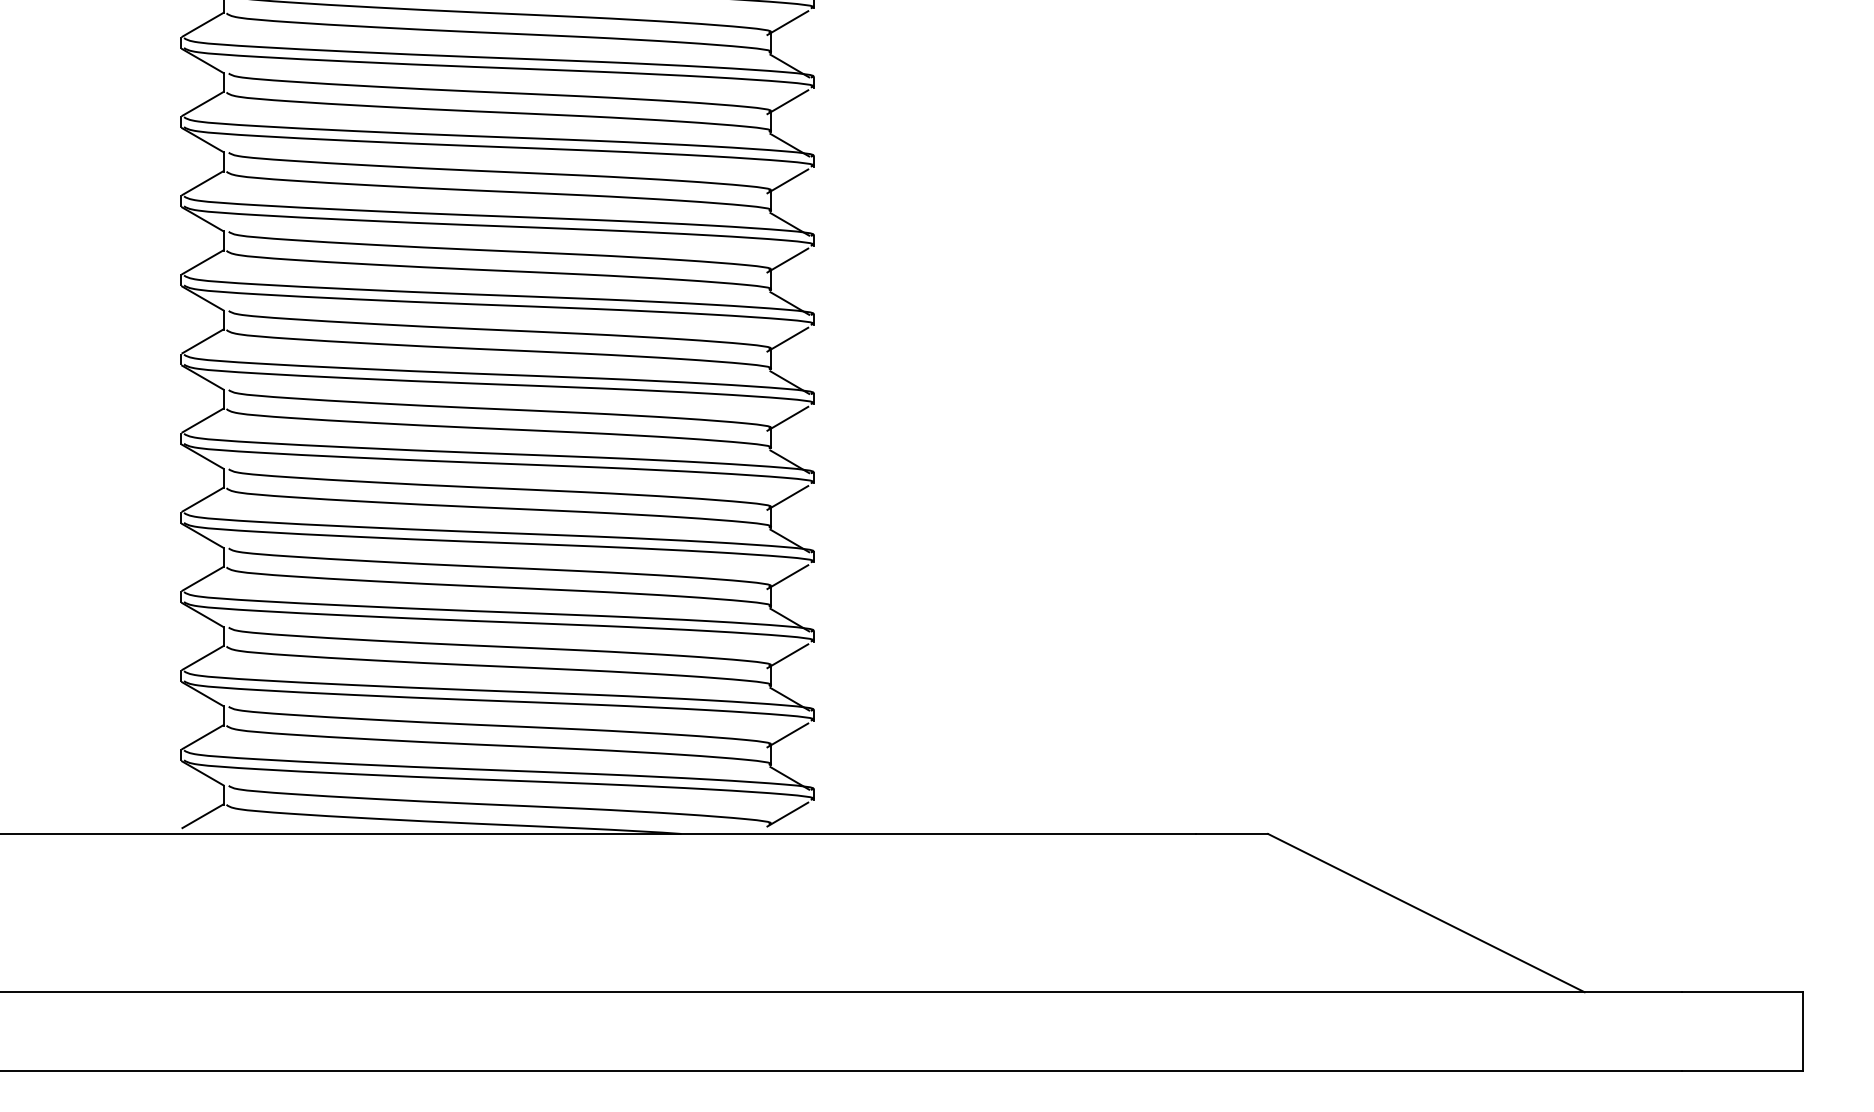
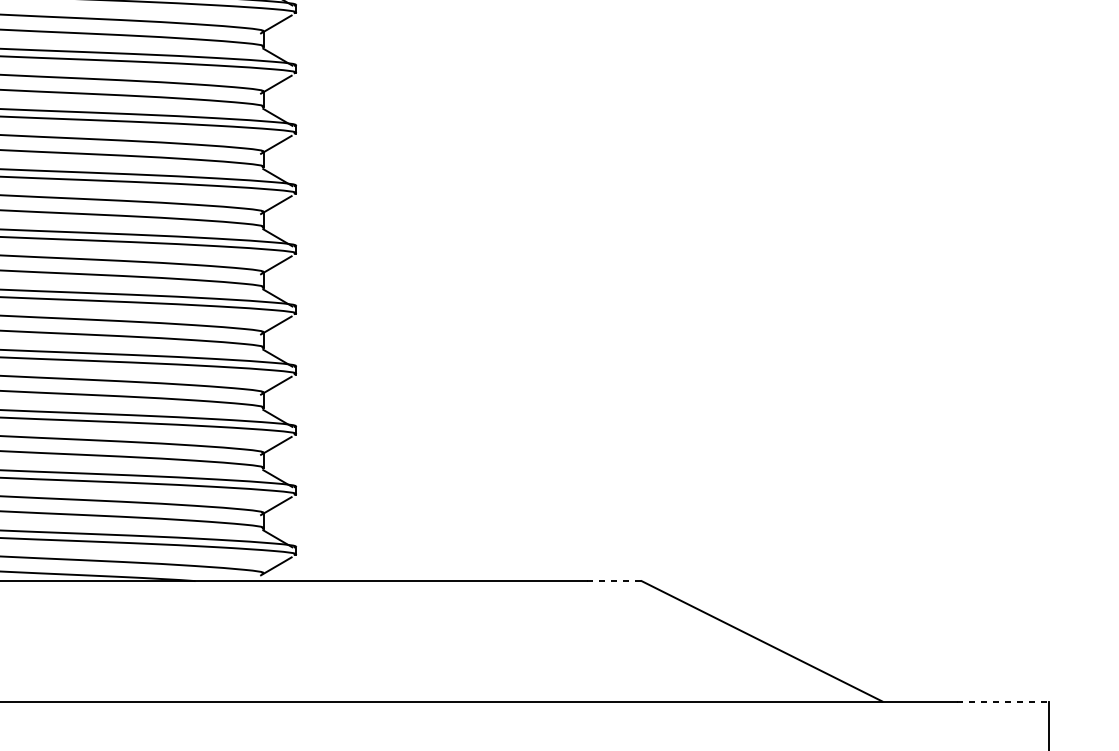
line: (1232, 833) -> (614, 580), solid -> dashed
line: (1742, 992) -> (1002, 701), solid -> dashed

